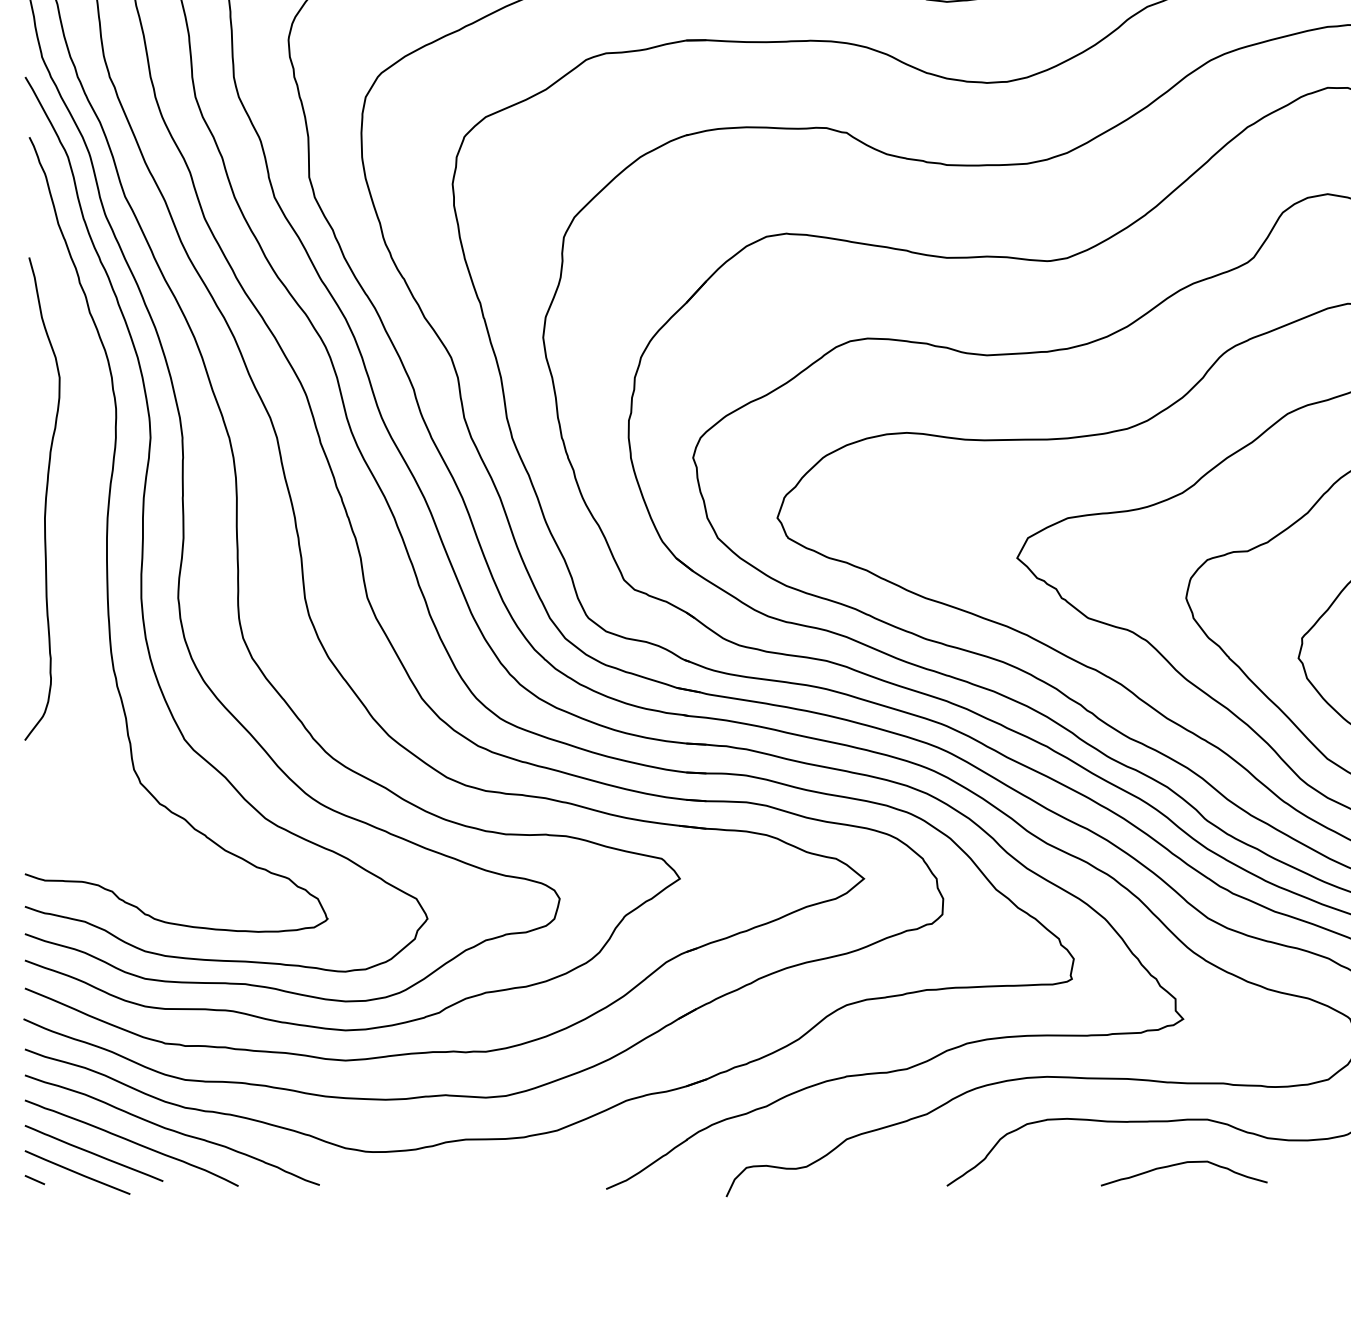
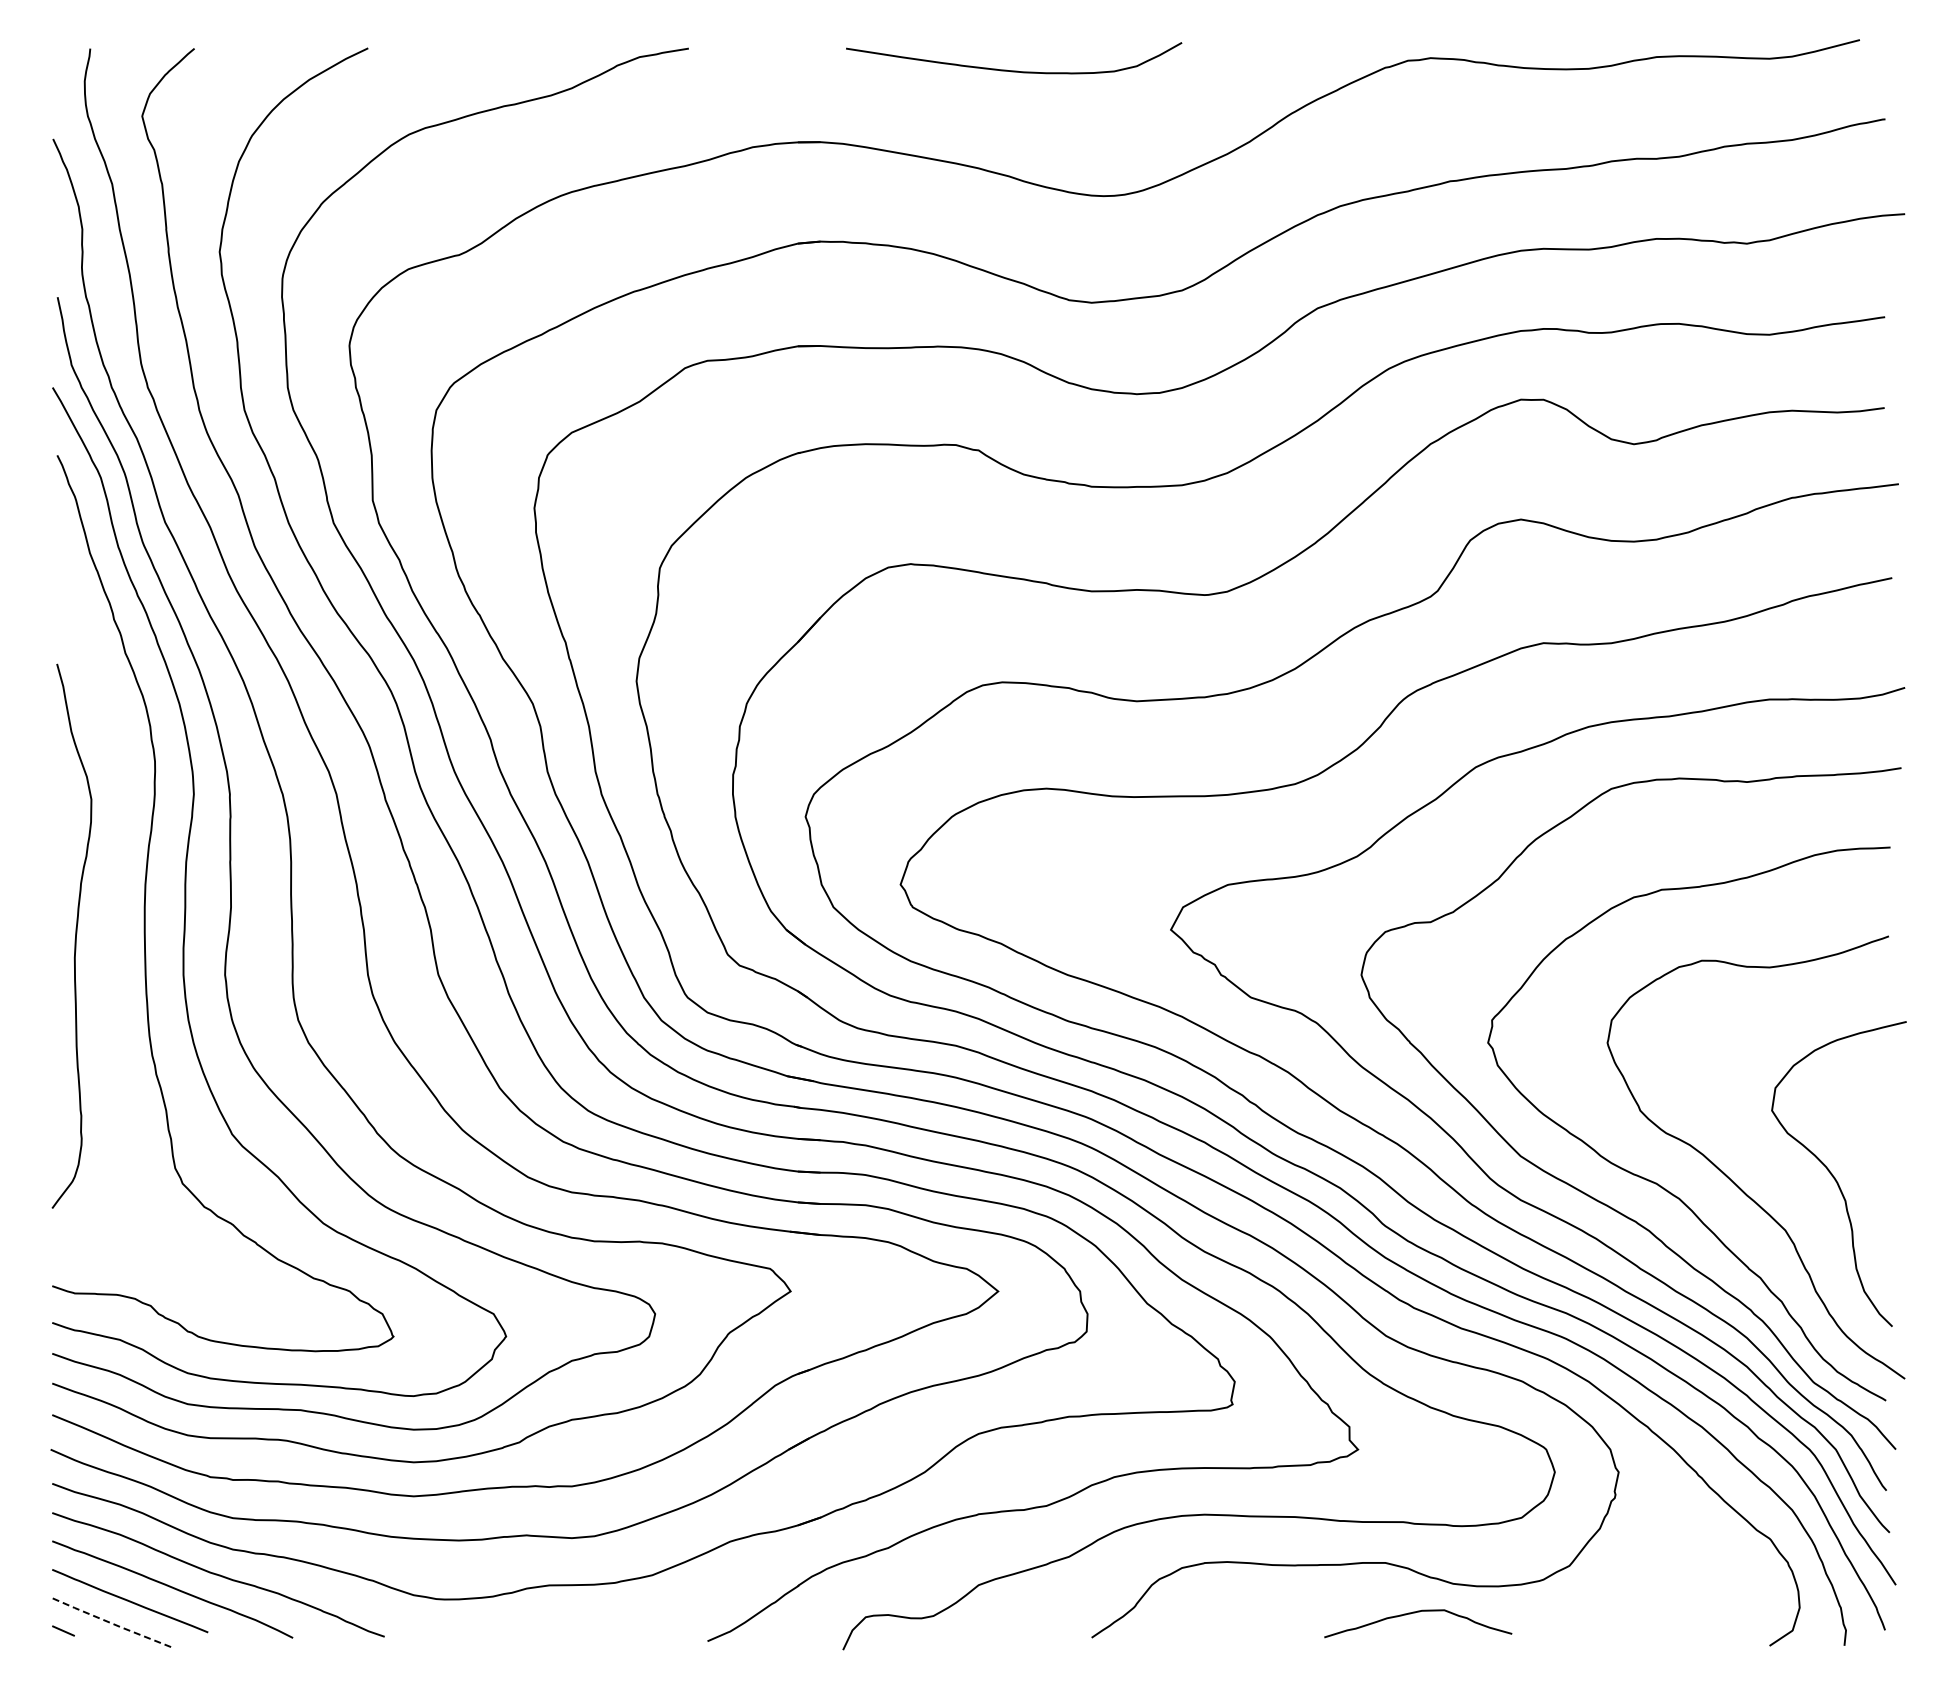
curve: (45, 498) -> (75, 935), moved
curve: (1181, 1164) -> (1415, 1613), moved
line: (76, 1173) -> (110, 1623), solid -> dashed

